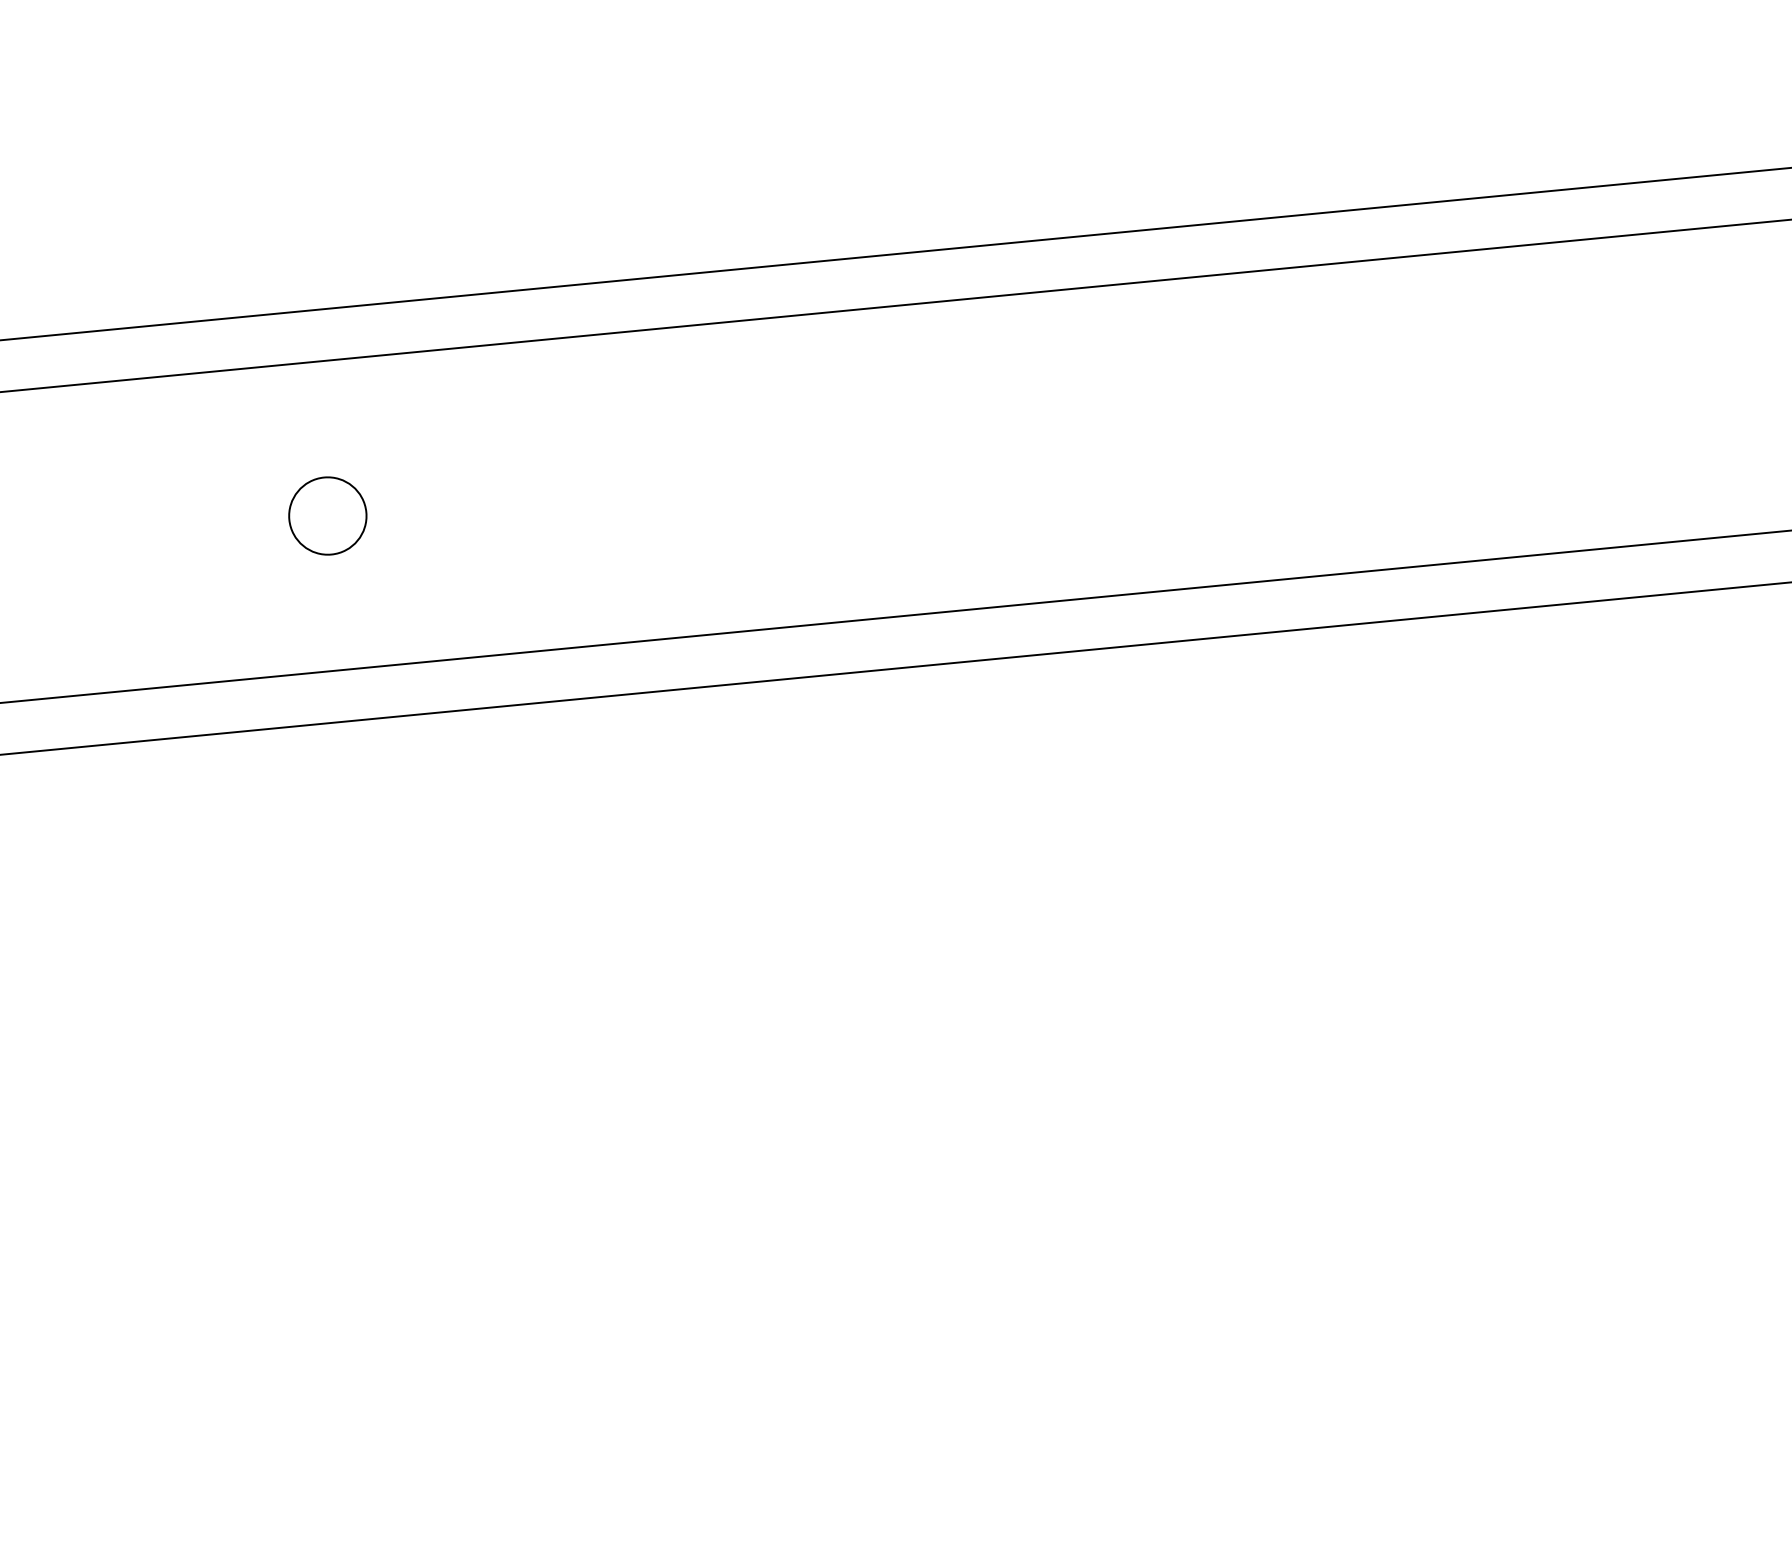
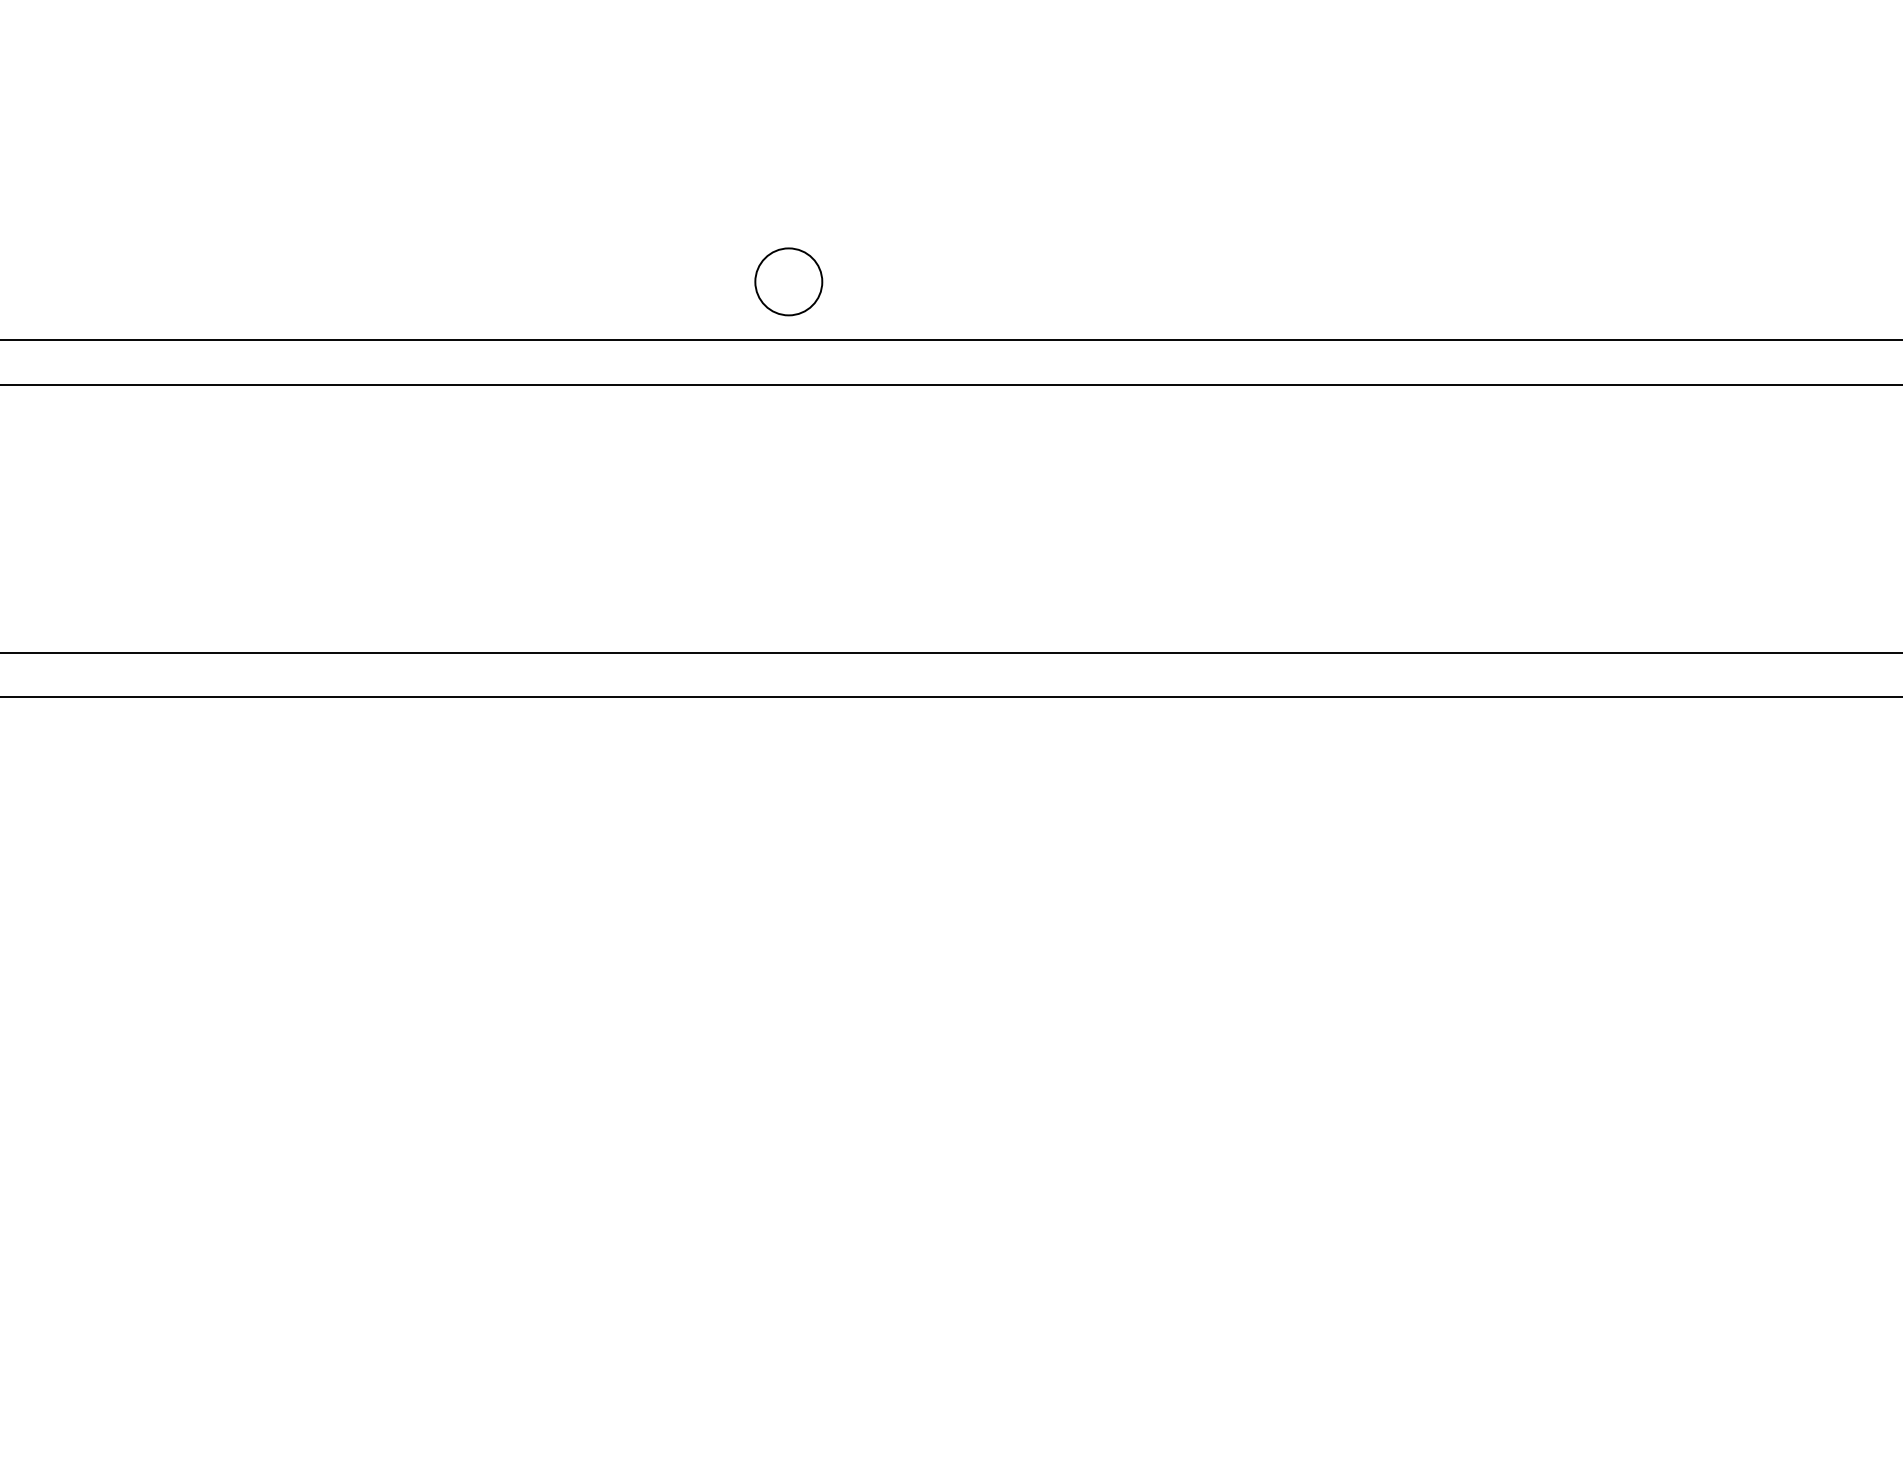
circle: (327, 515) -> (788, 281), moved

